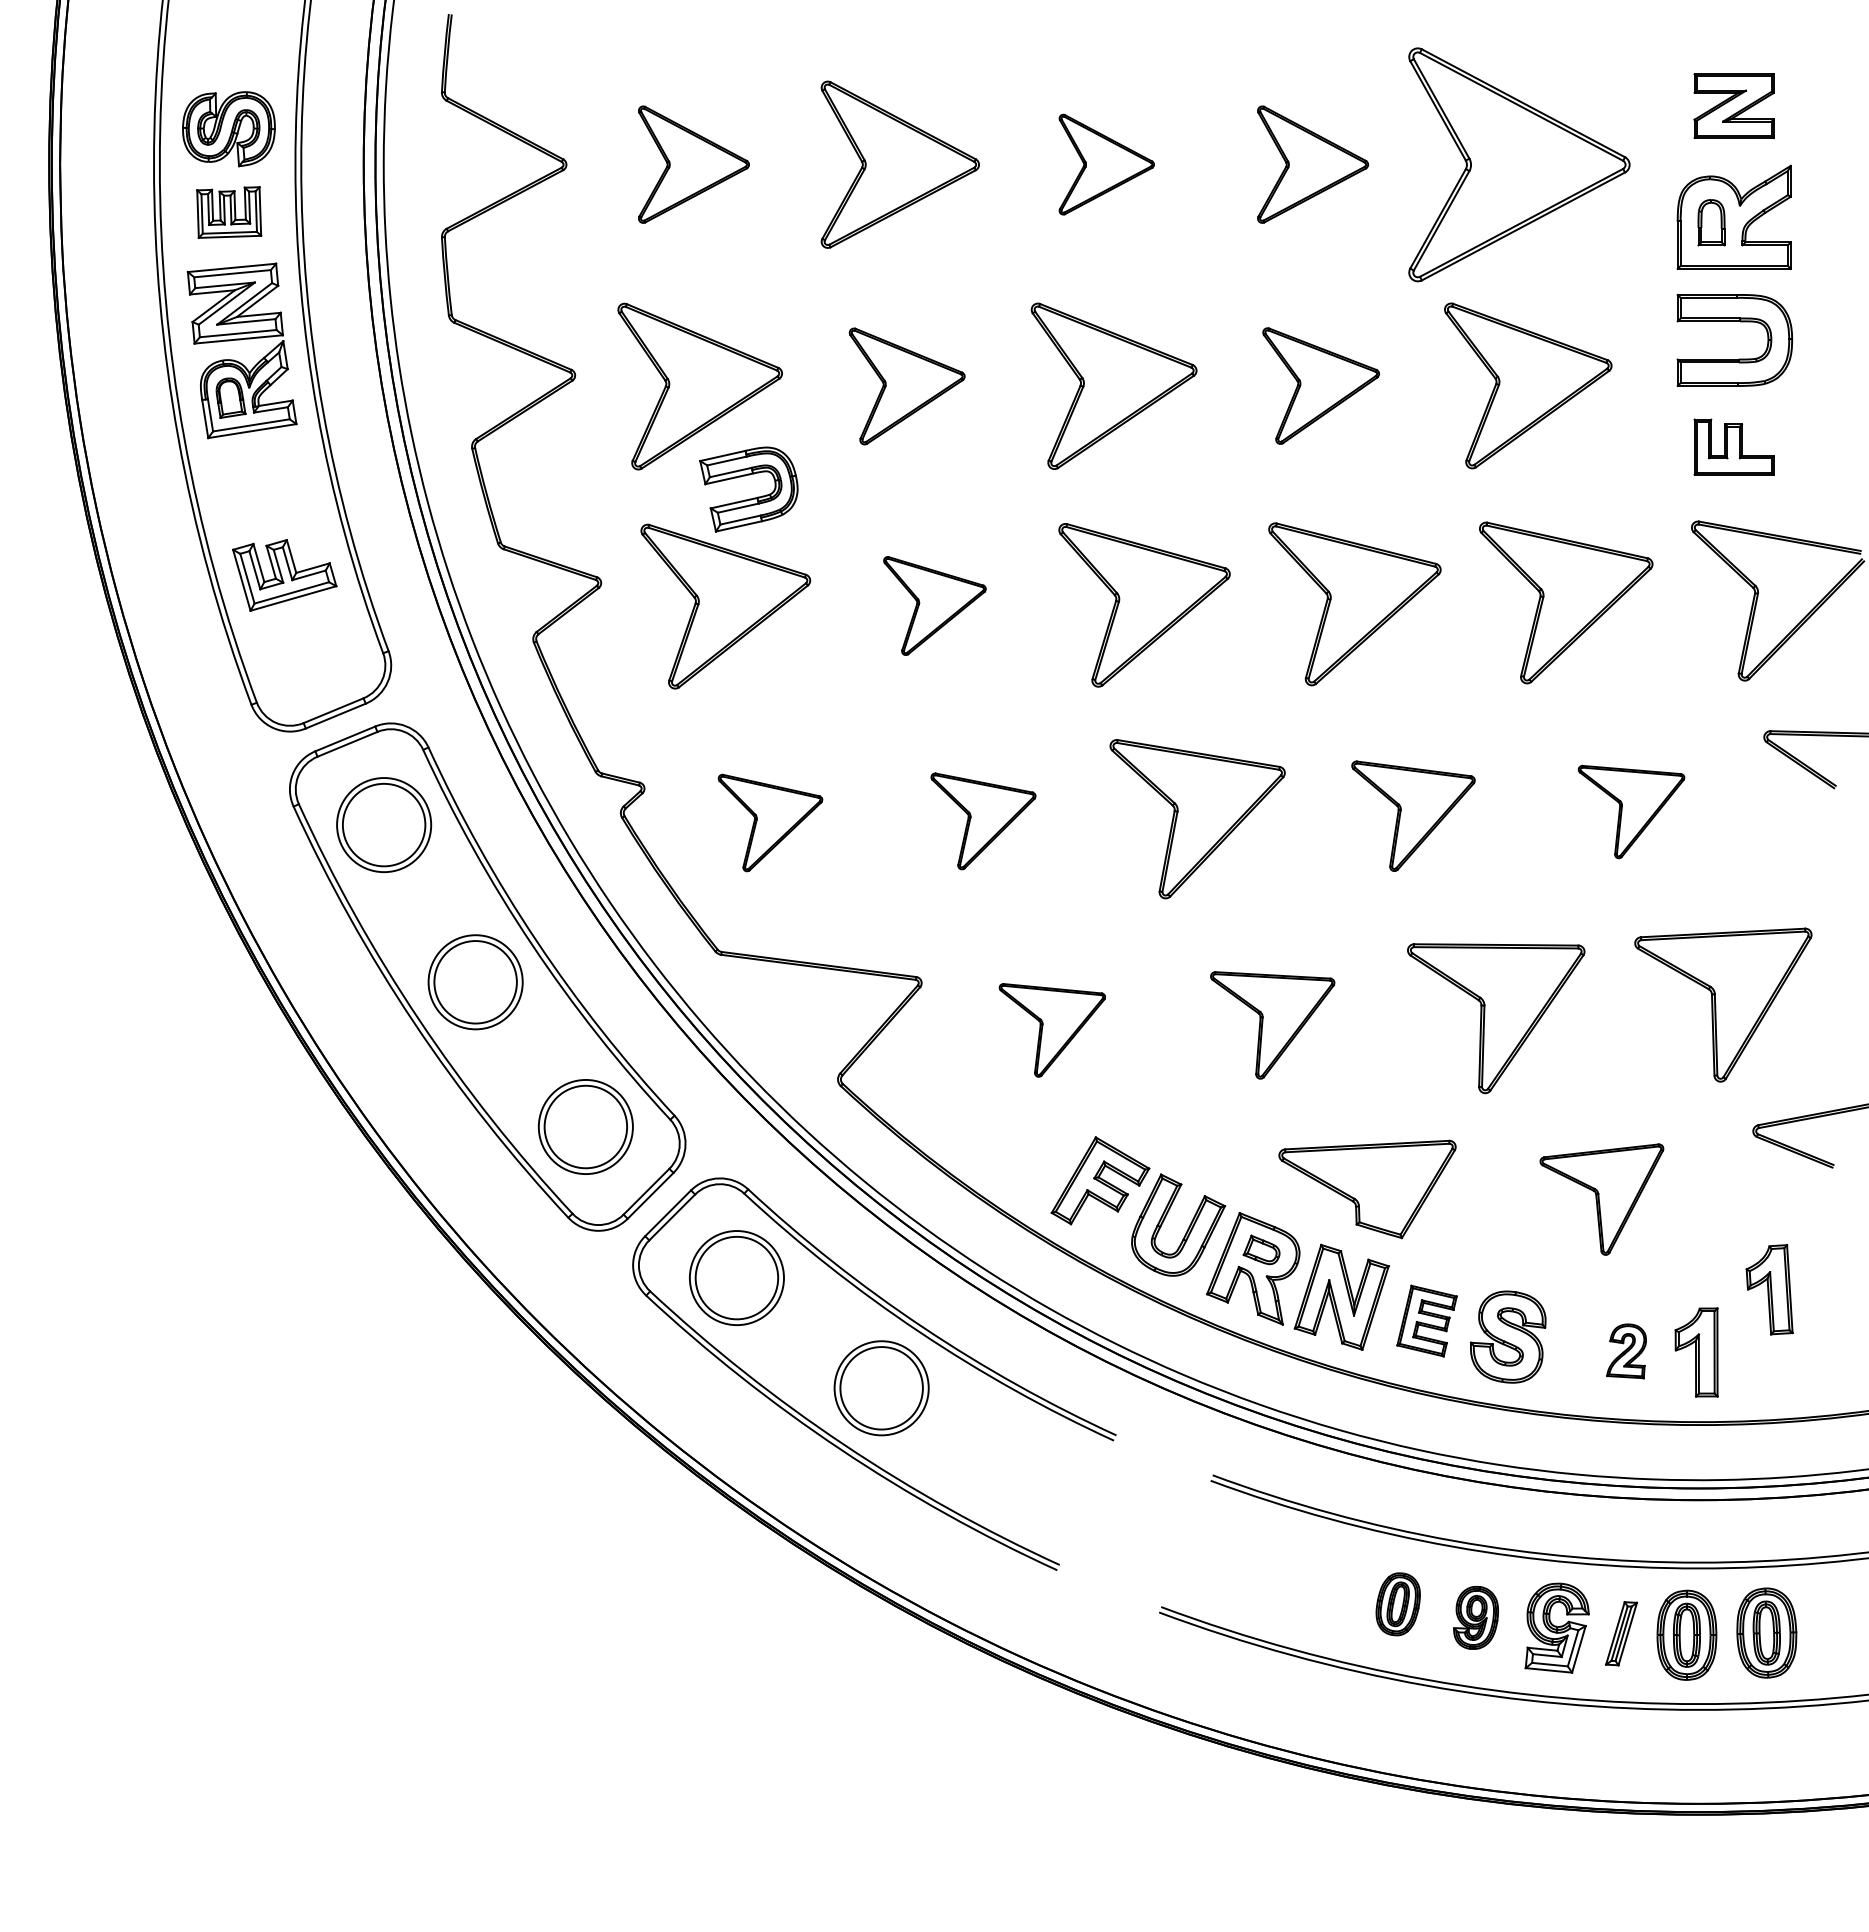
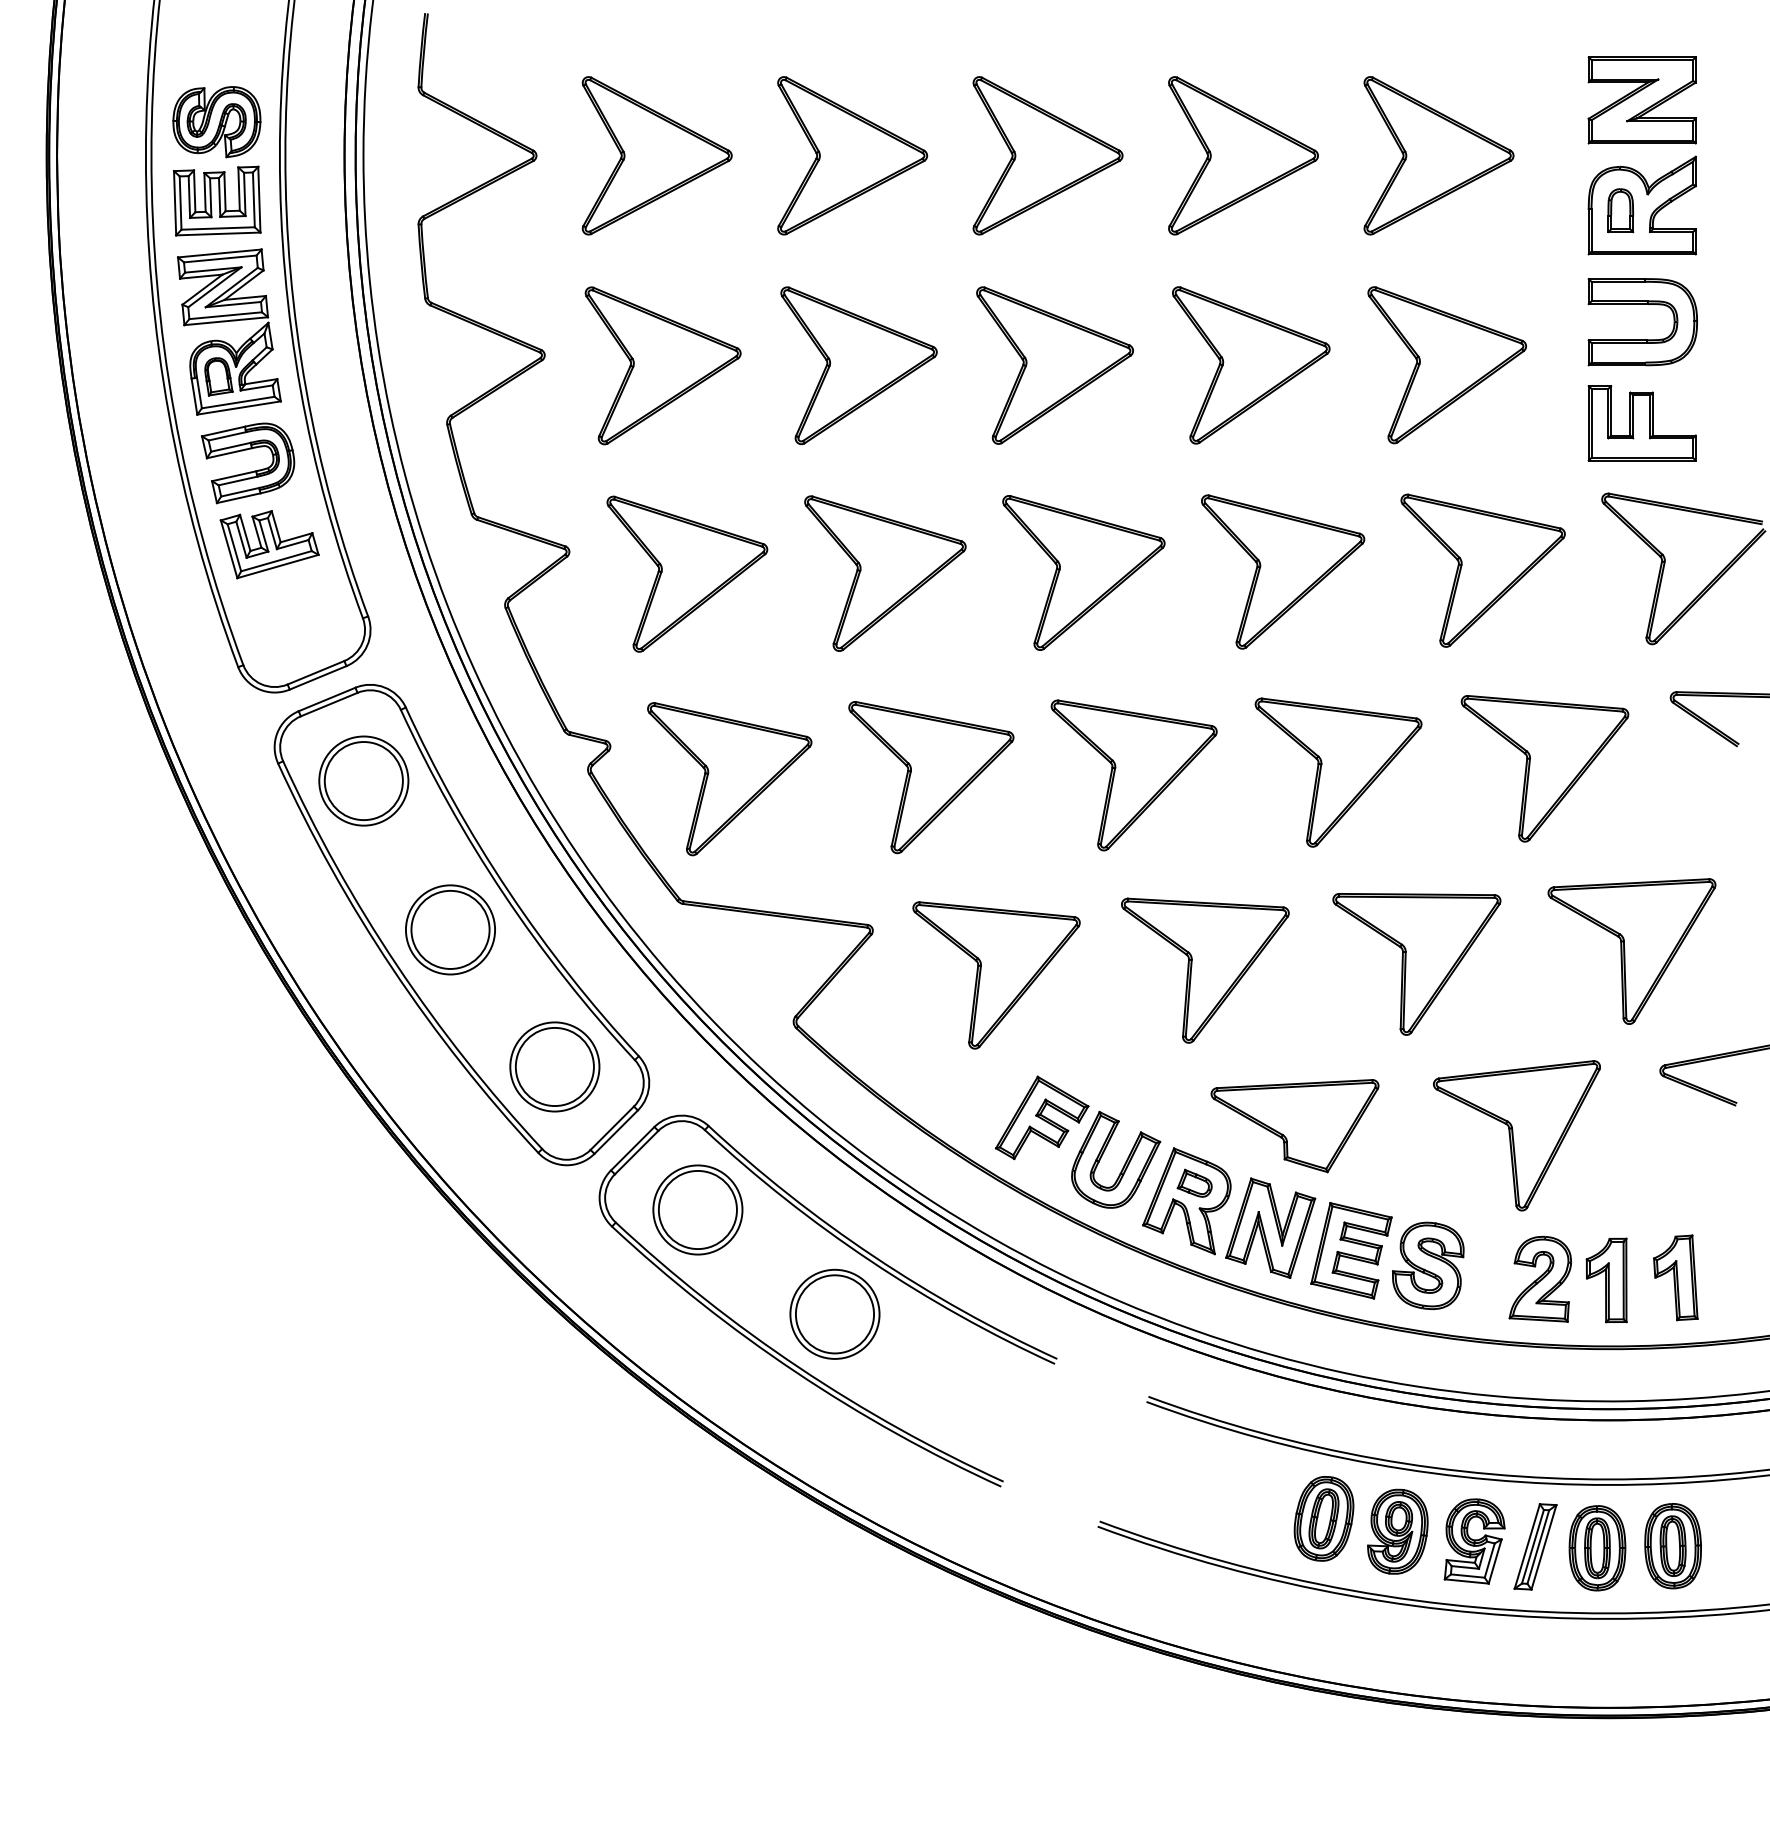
part: (1733, 105) -> (1641, 99), size x1.43
part: (693, 164) -> (656, 155), size x1.43
part: (1106, 164) -> (1047, 155), size x1.67
part: (1312, 164) -> (1242, 155), size x1.43
part: (1519, 164) -> (1438, 155), size x0.71
part: (228, 212) -> (216, 201), size x1.43
part: (1320, 385) -> (1250, 364), size x1.43
part: (907, 386) -> (859, 365), size x1.43
part: (1733, 446) -> (1641, 422), size x1.43
part: (749, 498) -> (248, 471), moved
part: (934, 605) -> (885, 573), size x1.67
part: (1631, 811) -> (1544, 768), size x1.67
part: (1413, 816) -> (1338, 772), size x1.43
part: (983, 821) -> (931, 777), size x1.67
part: (770, 822) -> (729, 778), size x1.67
part: (1272, 1025) -> (1205, 970), size x1.43
part: (1052, 1030) -> (996, 975), size x1.67
part: (1601, 1199) -> (1516, 1135), size x1.43
part: (1769, 1289) -> (1675, 1277), moved
part: (1426, 1320) -> (1350, 1250), size x1.43
part: (1626, 1351) -> (1540, 1279), size x1.67
part: (1398, 1604) -> (1324, 1519), size x1.43
part: (1475, 1617) -> (1397, 1531), size x1.43
part: (1621, 1633) -> (1535, 1546), size x1.43

